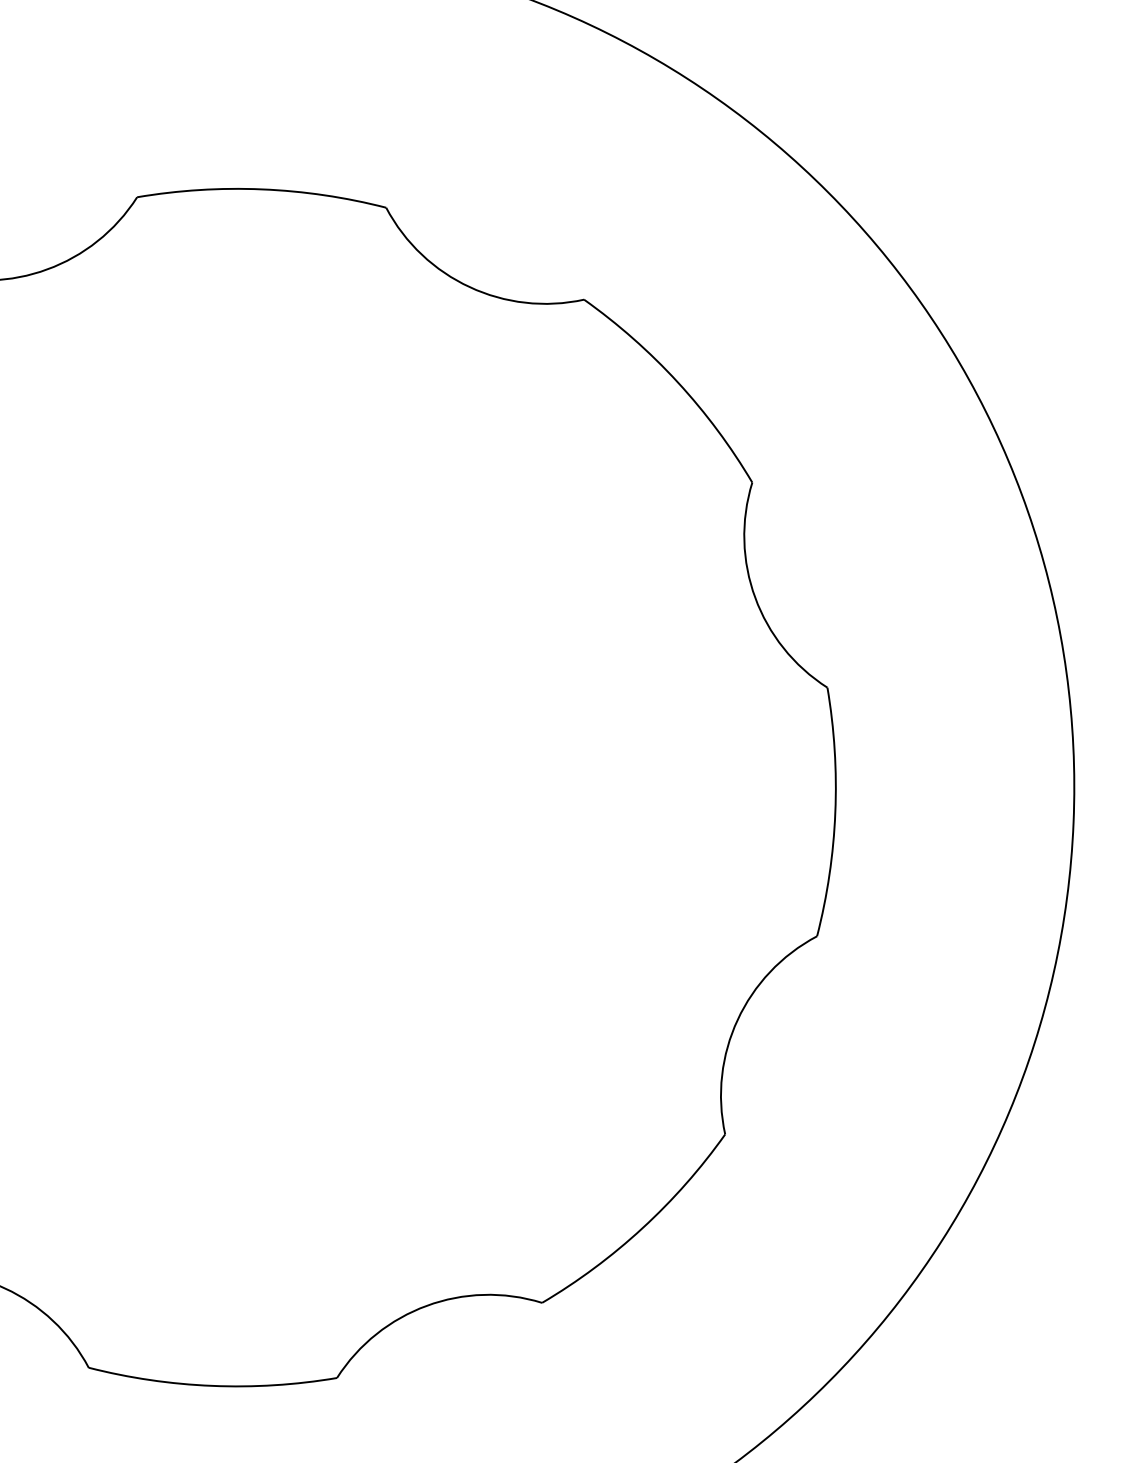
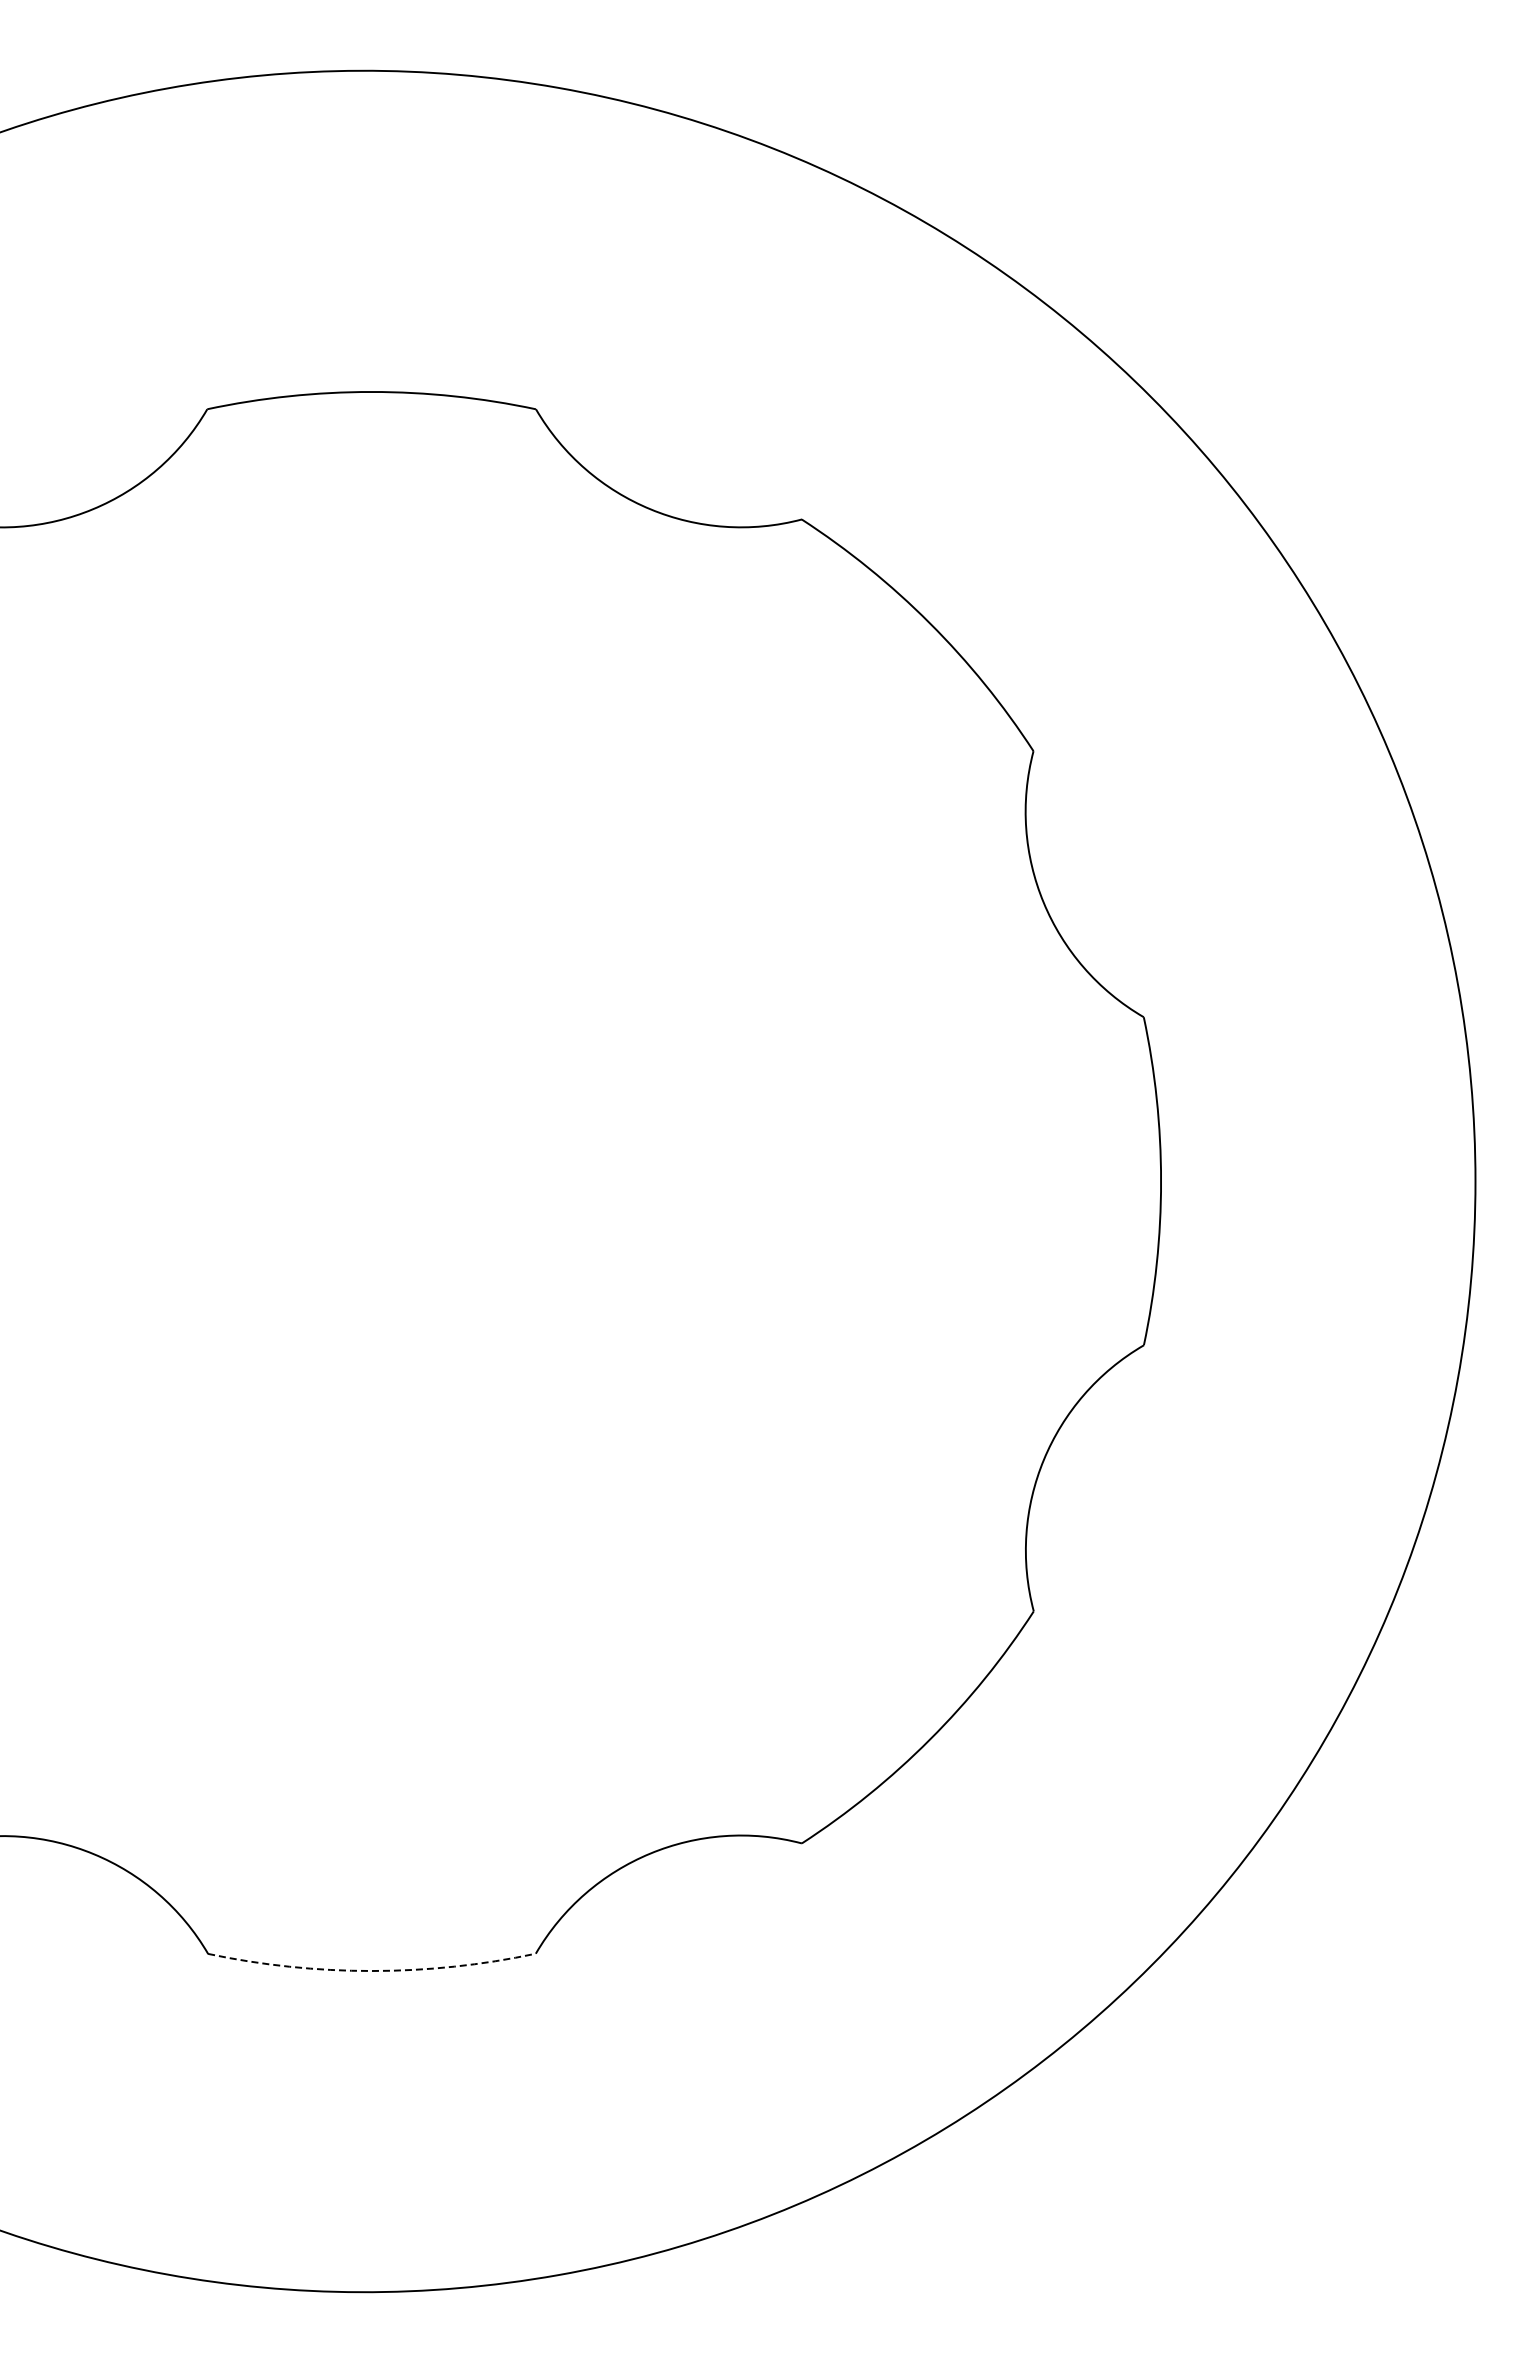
arc: (212, 1386) -> (372, 1971), solid -> dashed

